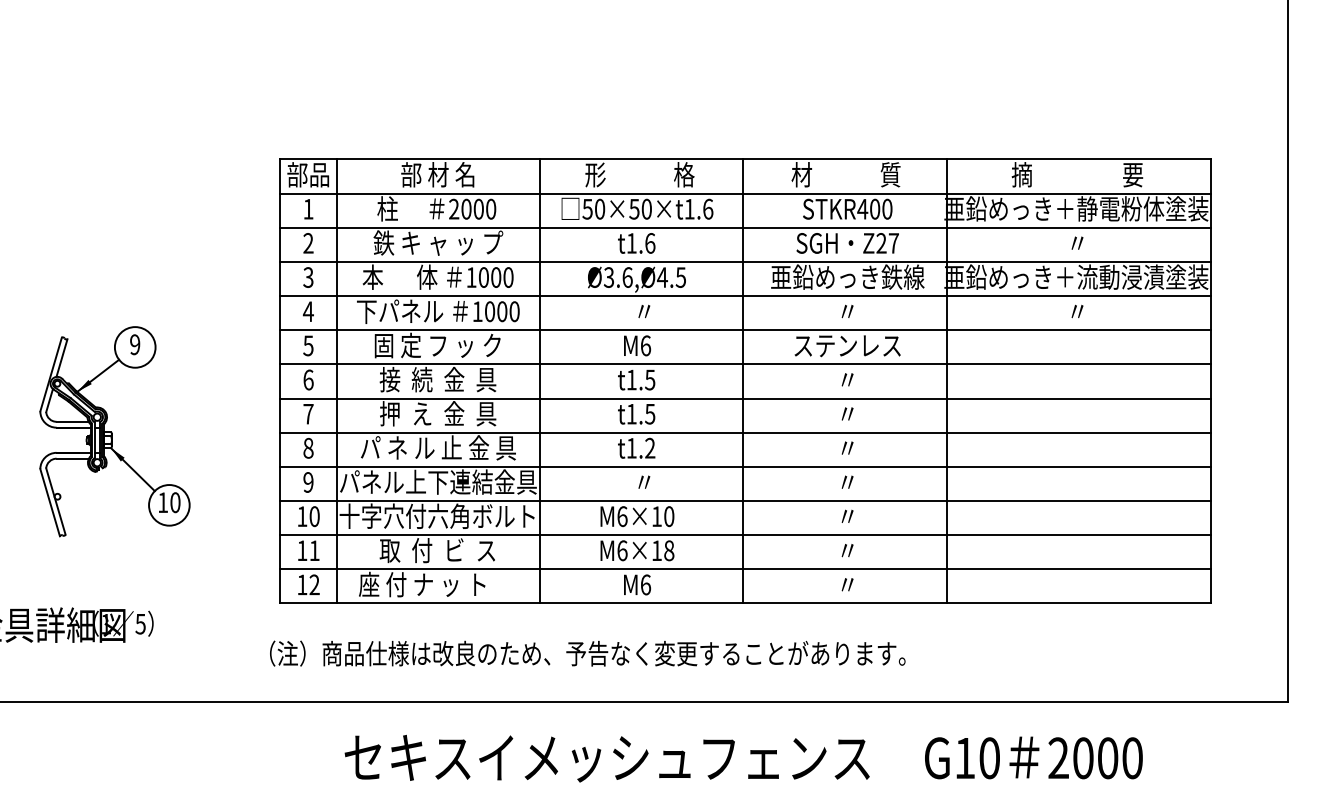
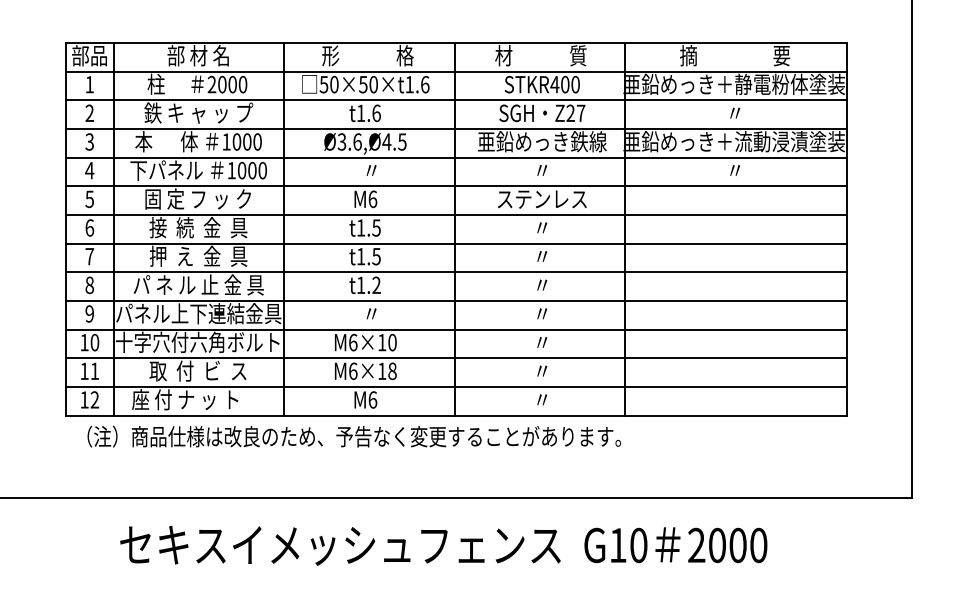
text: (587, 653) -> (354, 436), moved
text: (1033, 757) -> (675, 544), moved

